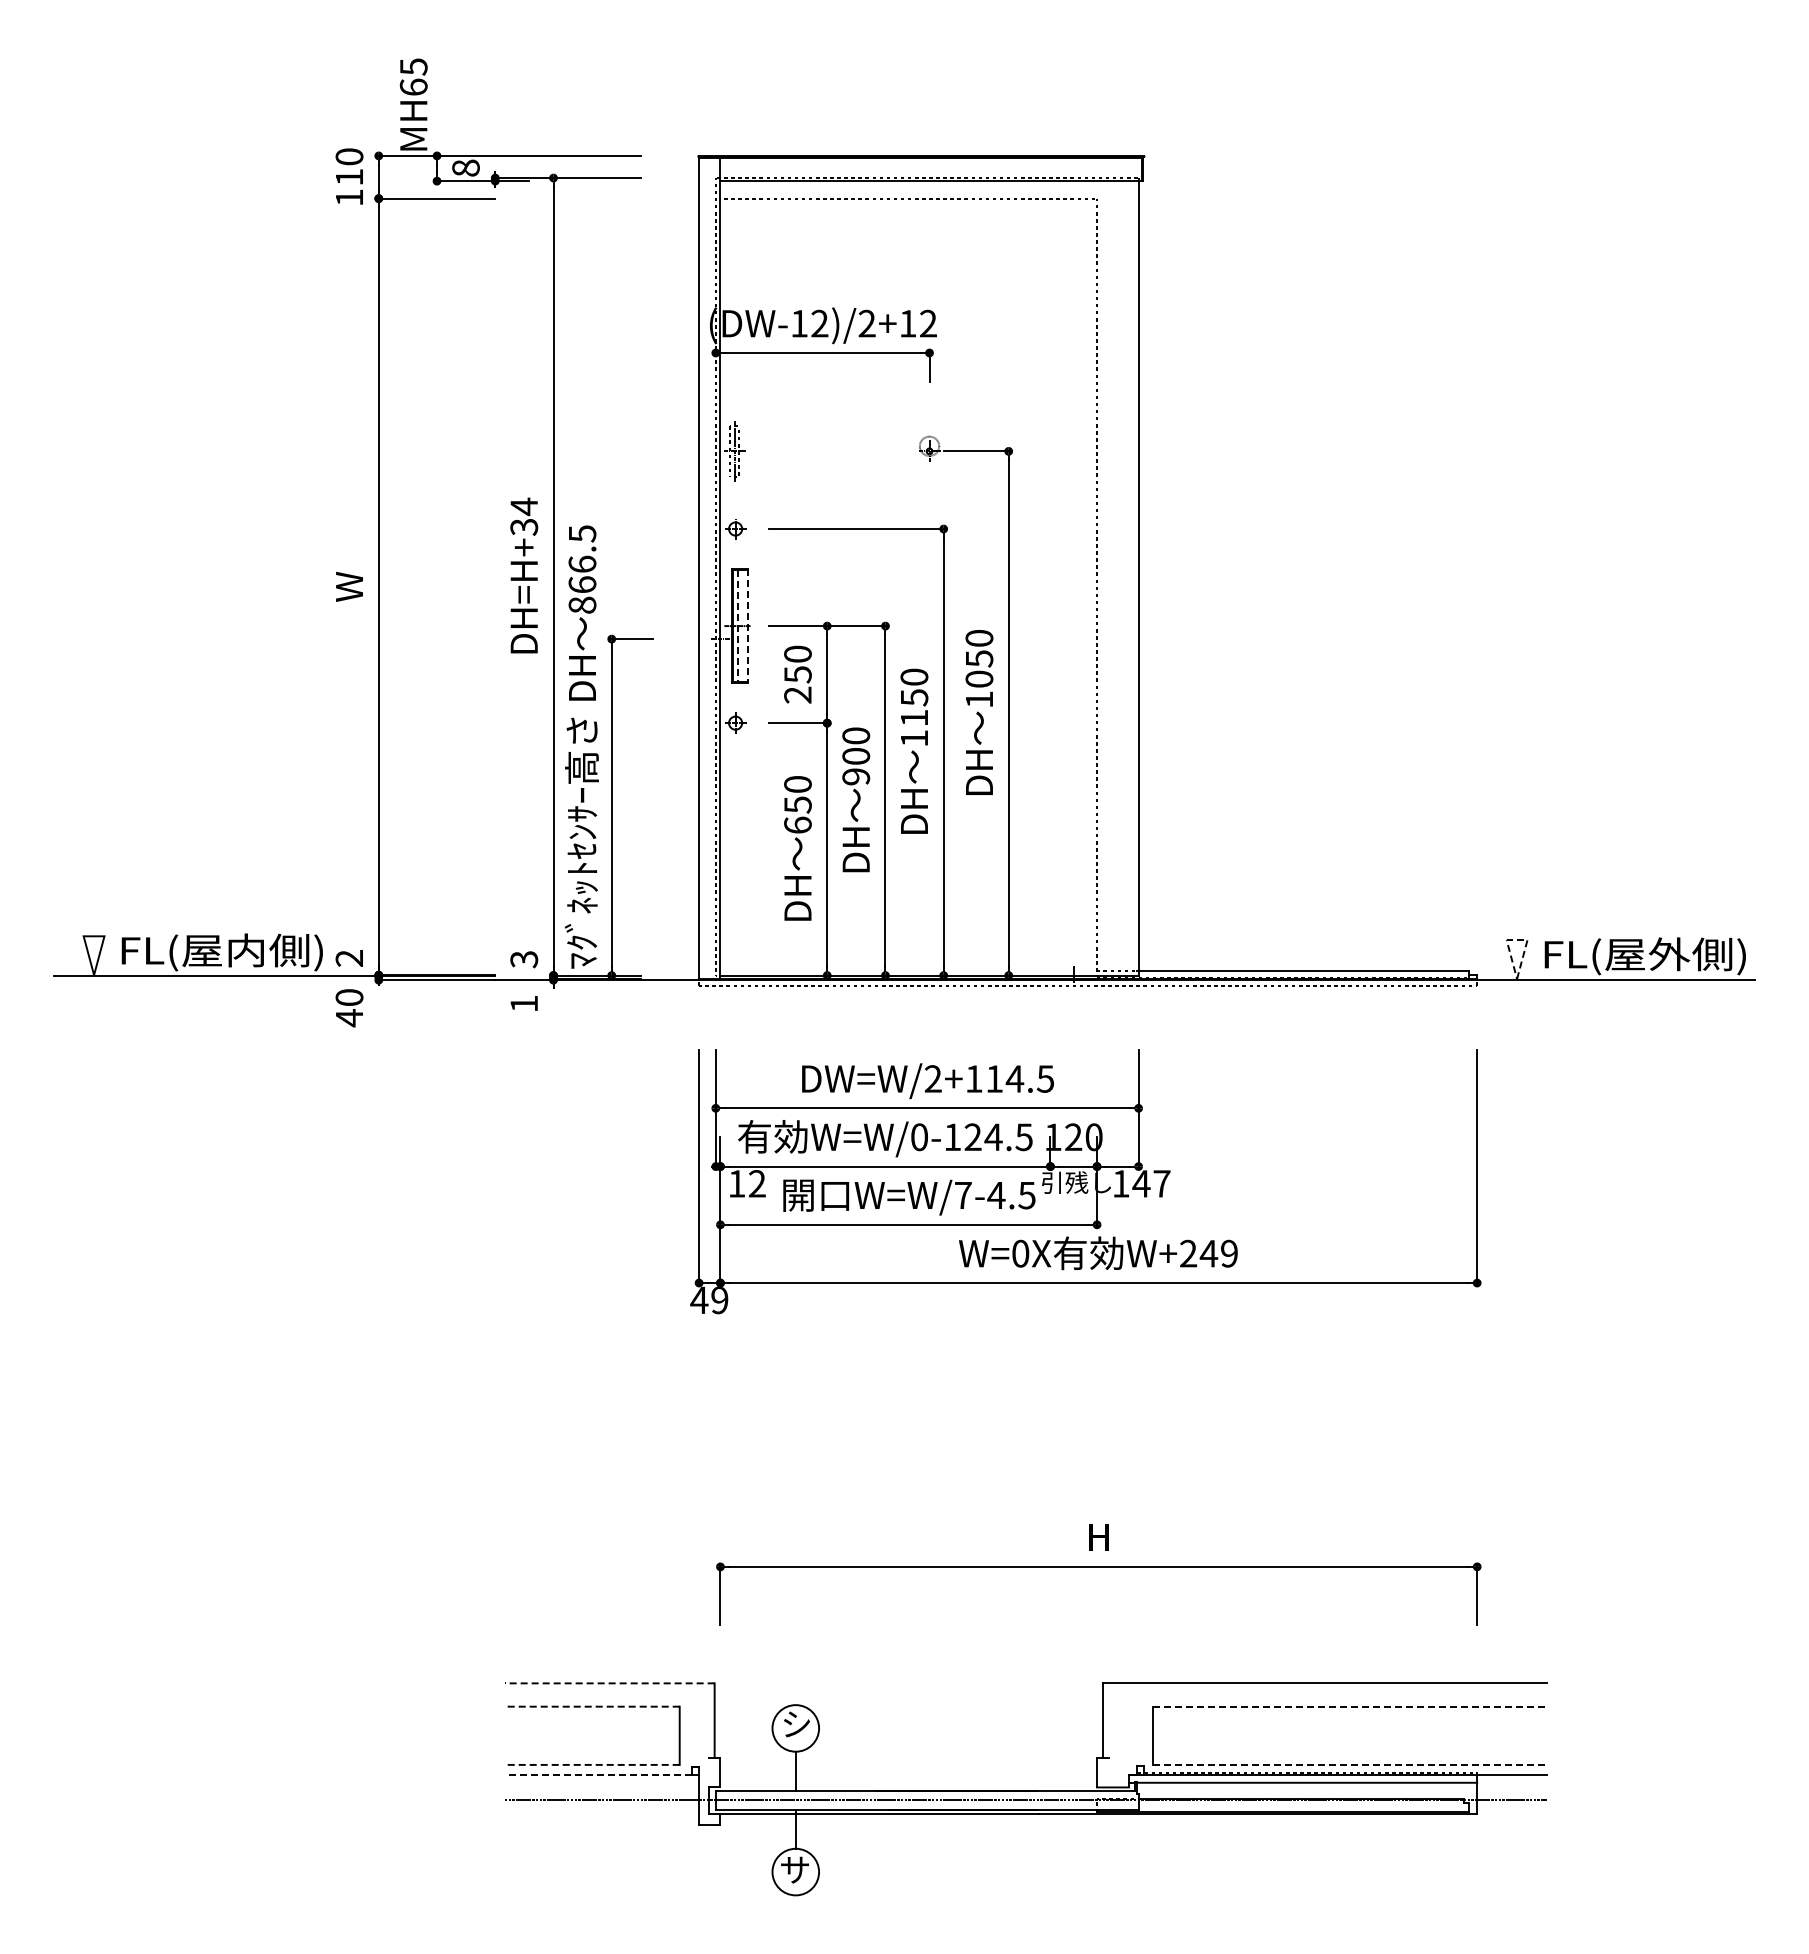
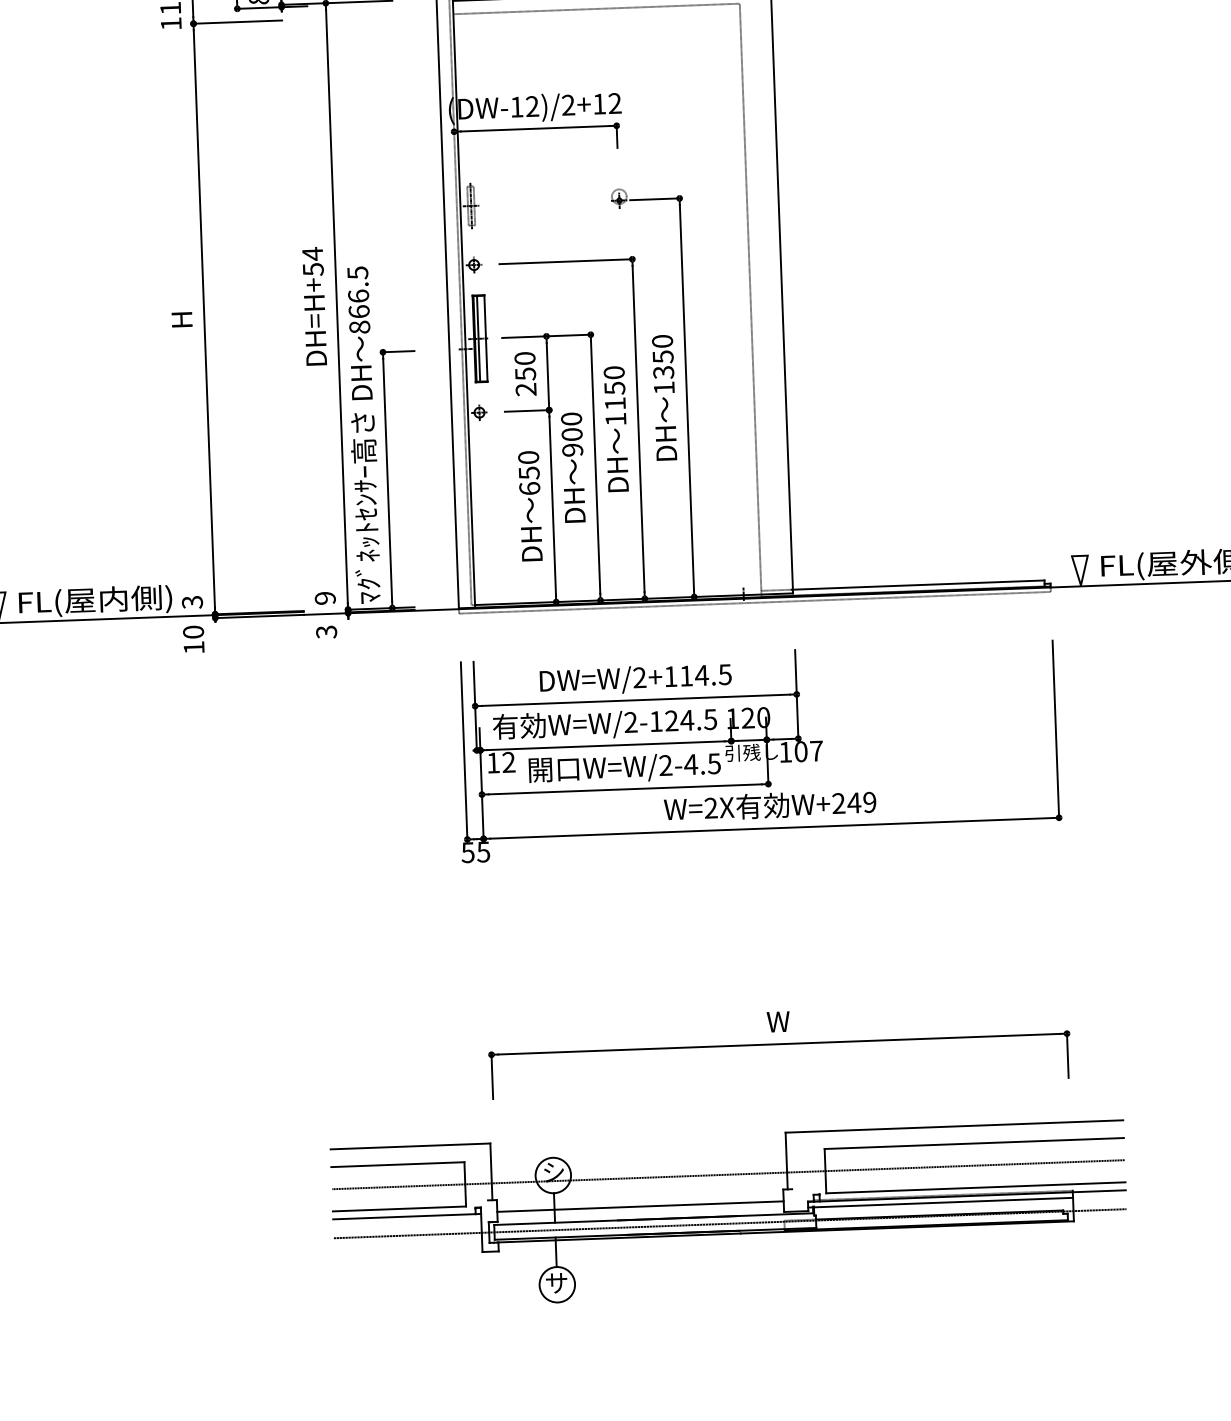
text: (523, 526) -> (312, 269), DH=H+34 -> DH=H+54
text: (349, 586) -> (182, 319), W -> H
line: (737, 626) -> (478, 339), dashed -> solid
line: (747, 626) -> (485, 338), dashed -> solid
text: (979, 679) -> (663, 372), 1050 -> 1350
line: (1516, 940) -> (1079, 556), dashed -> solid
text: (349, 958) -> (192, 602), 2 -> 3
text: (524, 959) -> (325, 598), 3 -> 9
text: (524, 1003) -> (326, 631), 1 -> 3
text: (349, 1018) -> (194, 648), 40 -> 10
text: (919, 1137) -> (630, 722), W=W/0-124.5 -> W=W/2-124.5
text: (1141, 1183) -> (801, 751), 147 -> 107
text: (962, 1194) -> (665, 764), W=W/7-4.5 -> W=W/2-4.5
text: (1020, 1253) -> (710, 808), W=0X -> W=2X
text: (709, 1300) -> (475, 852), 49 -> 55
text: (1098, 1537) -> (778, 1021), H -> W
line: (609, 1683) -> (410, 1146), dashed -> solid
line: (592, 1706) -> (398, 1164), dashed -> solid
line: (1350, 1706) -> (974, 1143), dashed -> solid
line: (1025, 1735) -> (728, 1174), added
line: (592, 1764) -> (399, 1208), dashed -> solid
line: (1350, 1764) -> (976, 1187), dashed -> solid
line: (908, 1773) -> (640, 1206), added
line: (598, 1775) -> (404, 1216), dashed -> solid

